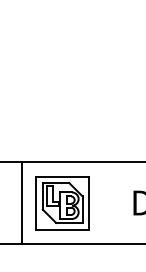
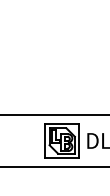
line: (22, 202) -> (16, 140), removed
part: (61, 202) -> (61, 140), moved

